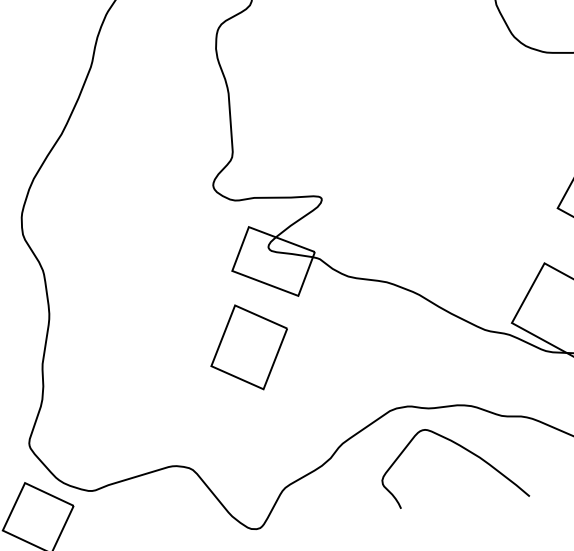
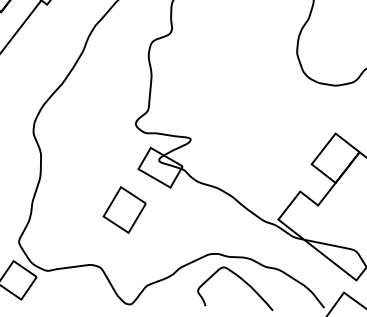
part: (248, 346) -> (124, 209), moved

